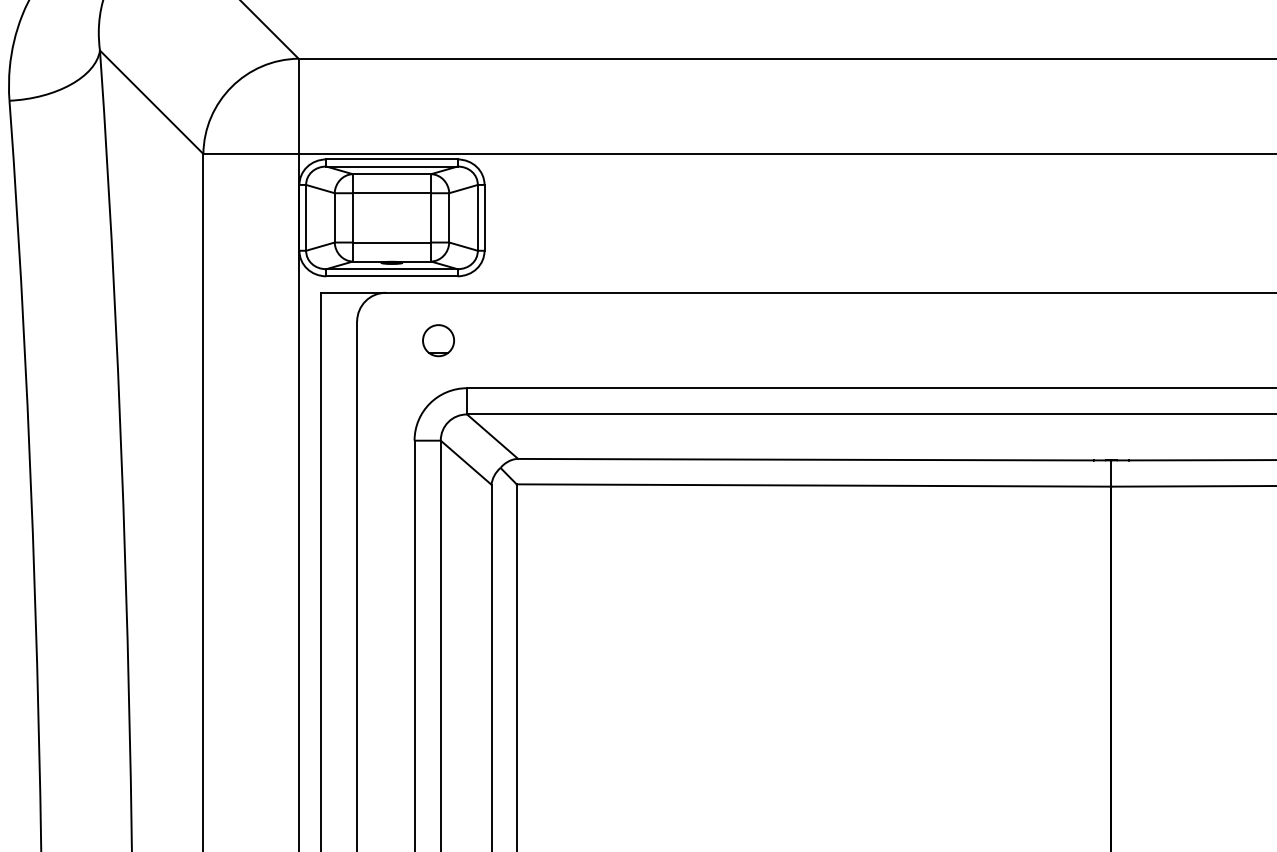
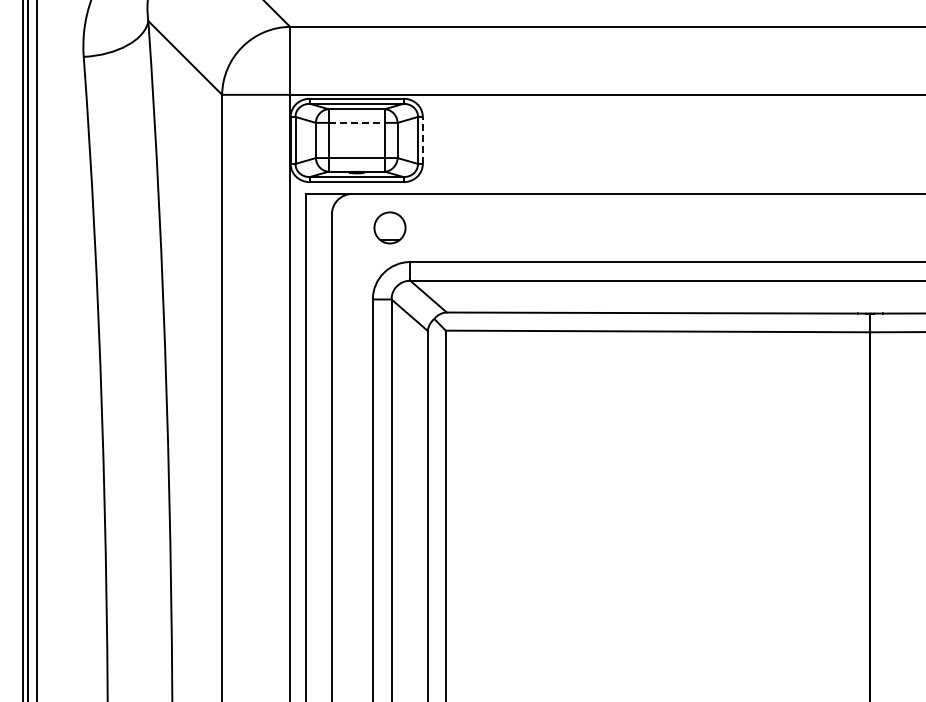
line: (393, 192) -> (357, 122), solid -> dashed
line: (484, 216) -> (422, 139), solid -> dashed
part: (437, 341) -> (389, 228), size x1.4

